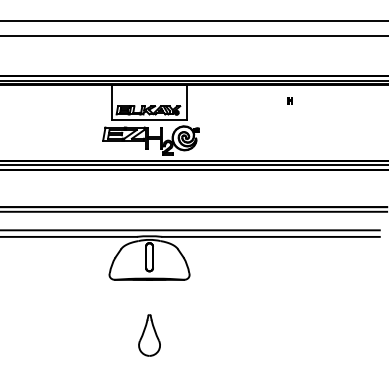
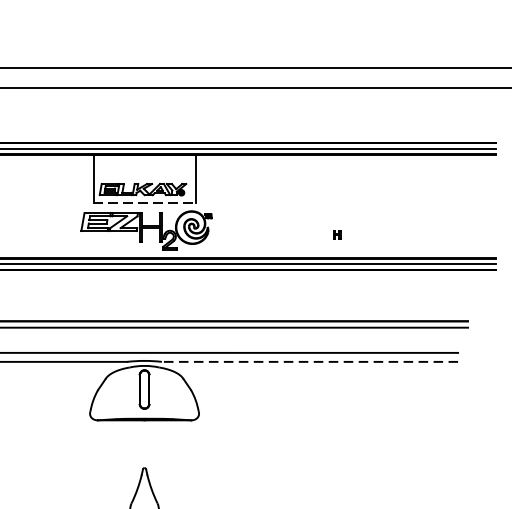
part: (289, 100) -> (336, 234), moved
line: (150, 120) -> (145, 203), solid -> dashed
line: (271, 236) -> (310, 361), solid -> dashed

